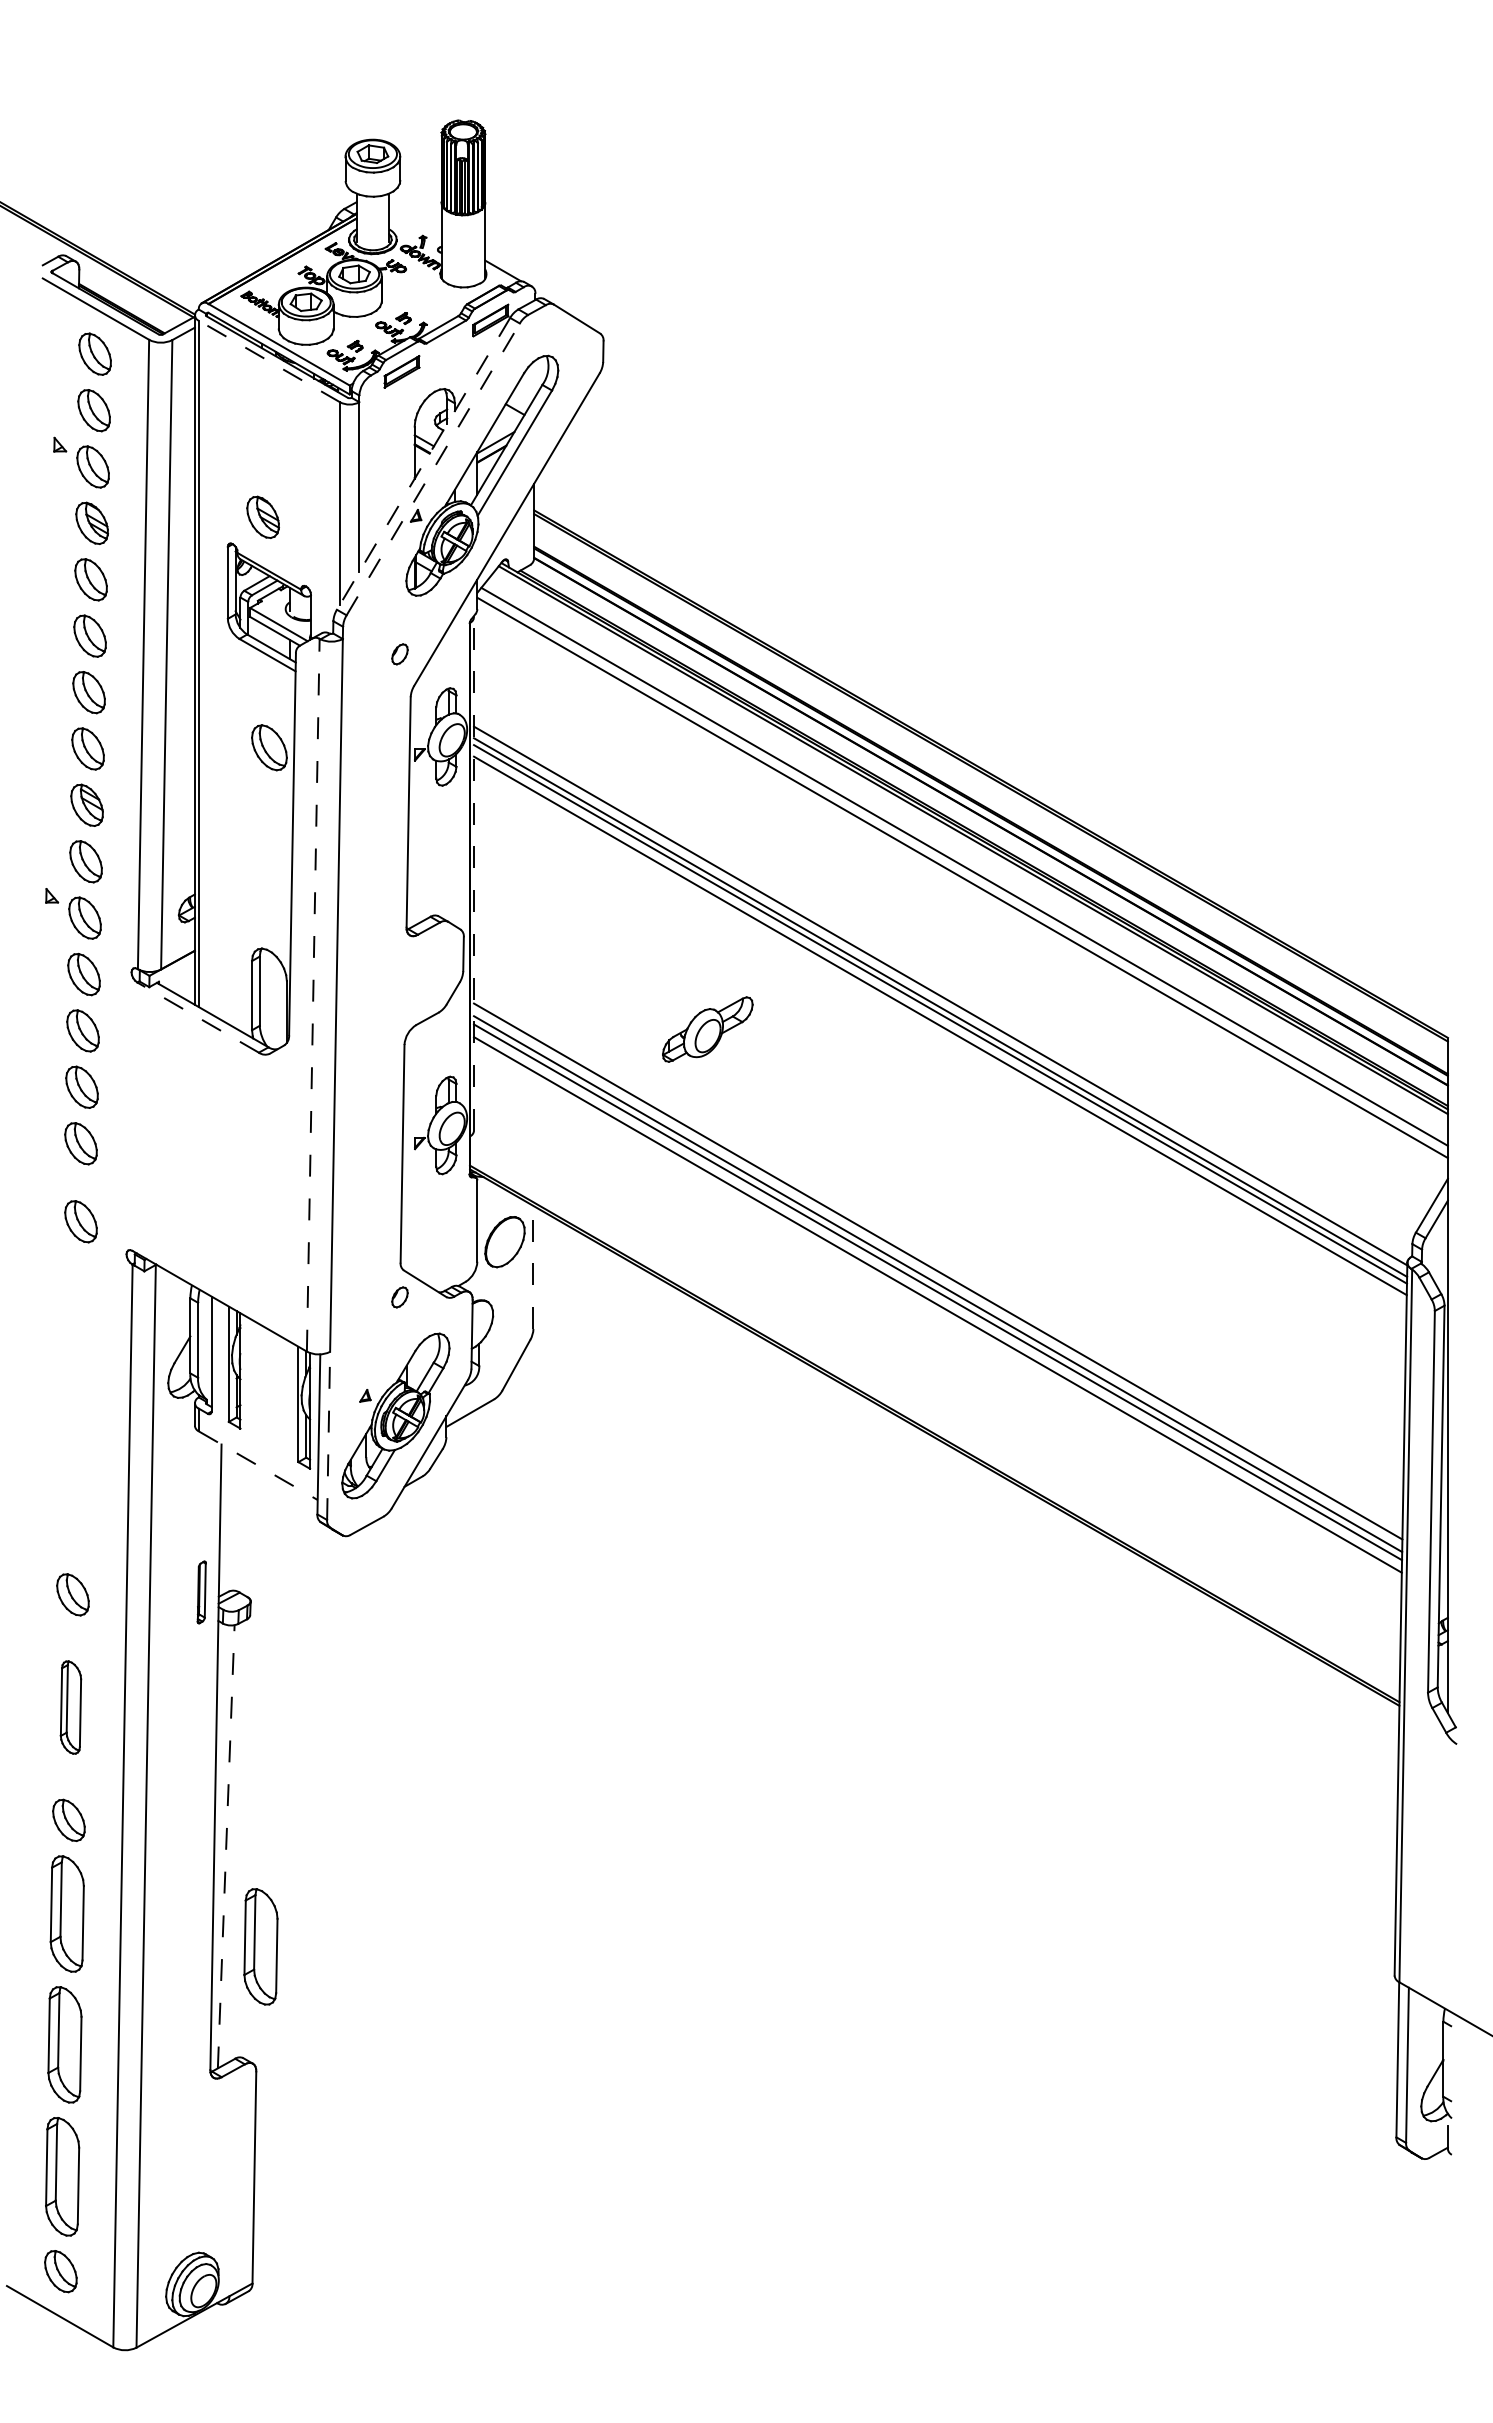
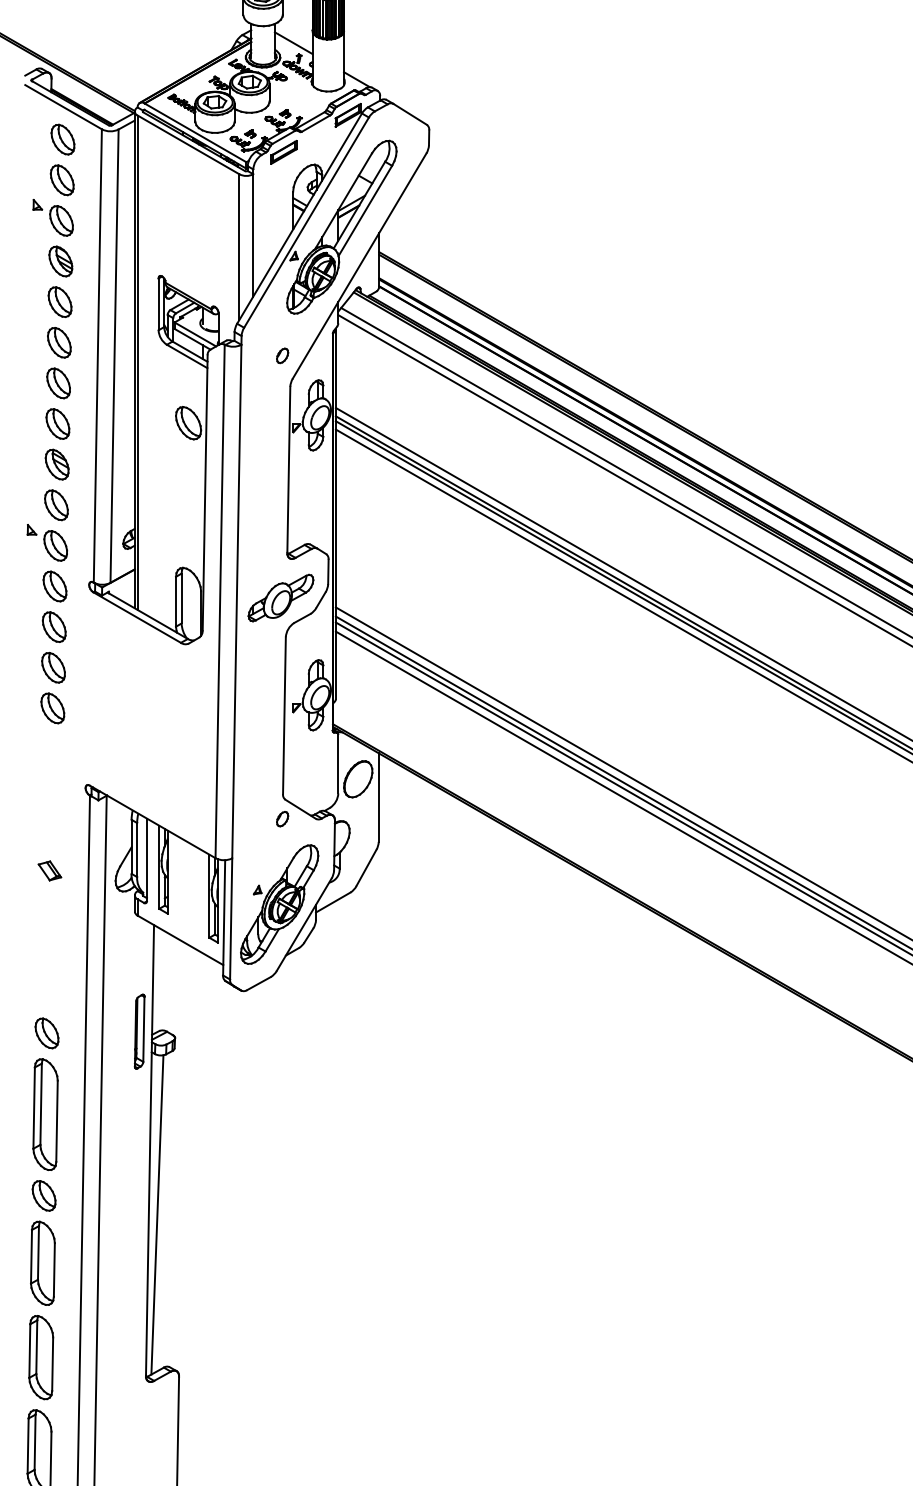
line: (415, 220) -> (293, 43), added
line: (269, 361) -> (188, 144), dashed -> solid
line: (423, 463) -> (299, 218), dashed -> solid
line: (433, 469) -> (306, 222), dashed -> solid
part: (262, 516) -> (183, 256), removed
line: (474, 874) -> (336, 514), dashed -> solid
line: (313, 994) -> (220, 600), dashed -> solid
line: (197, 1017) -> (136, 617), dashed -> solid
part: (707, 1029) -> (280, 598), moved
part: (80, 1221) -> (52, 764), removed
line: (533, 1267) -> (378, 797), dashed -> solid
part: (76, 1369) -> (49, 871), added
line: (328, 1435) -> (231, 918), dashed -> solid
line: (258, 1465) -> (180, 940), dashed -> solid
part: (201, 1592) -> (139, 1031), size x1.67
part: (70, 1707) -> (45, 1114), size x1.67
line: (226, 1846) -> (157, 1214), dashed -> solid
part: (260, 1946) -> (182, 1286), removed

